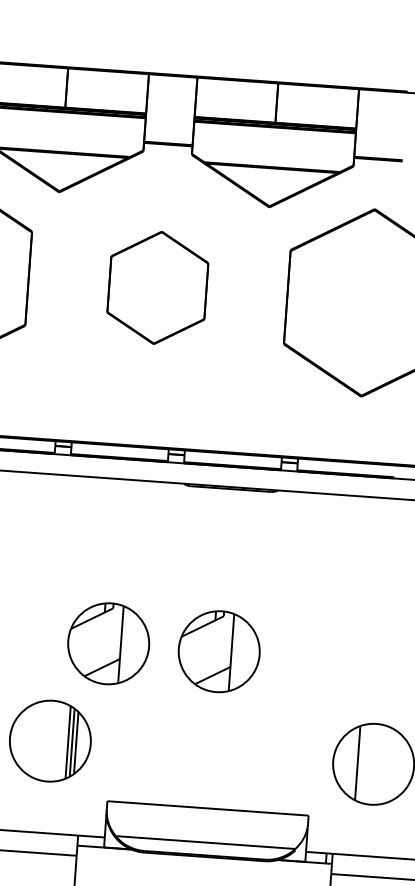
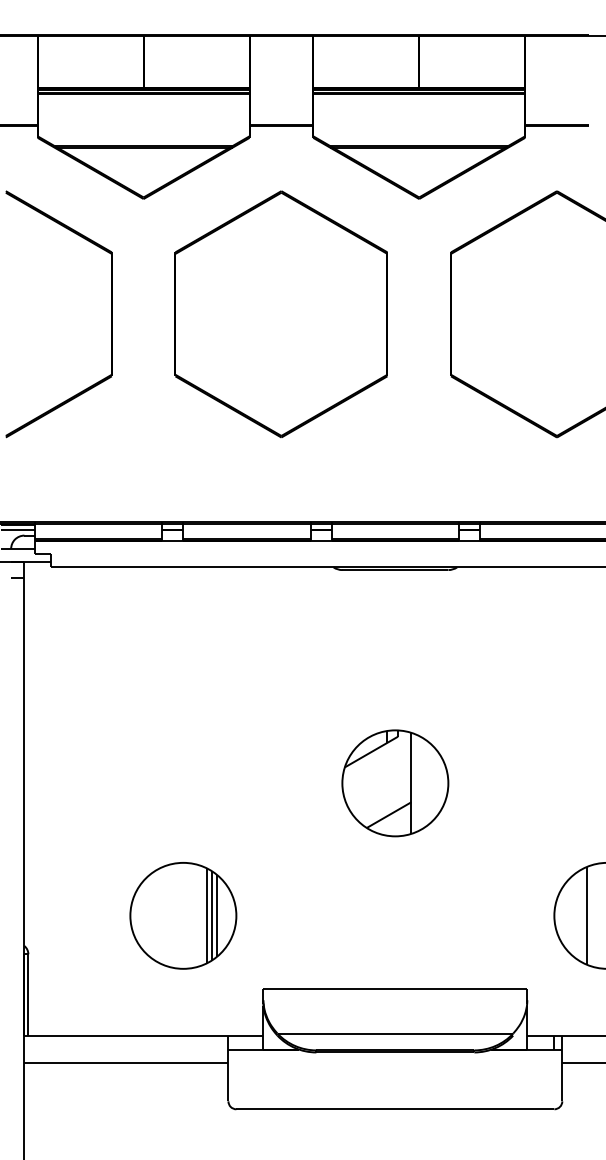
part: (157, 287) -> (280, 314), size x1.67
part: (108, 643) -> (250, 783), removed

